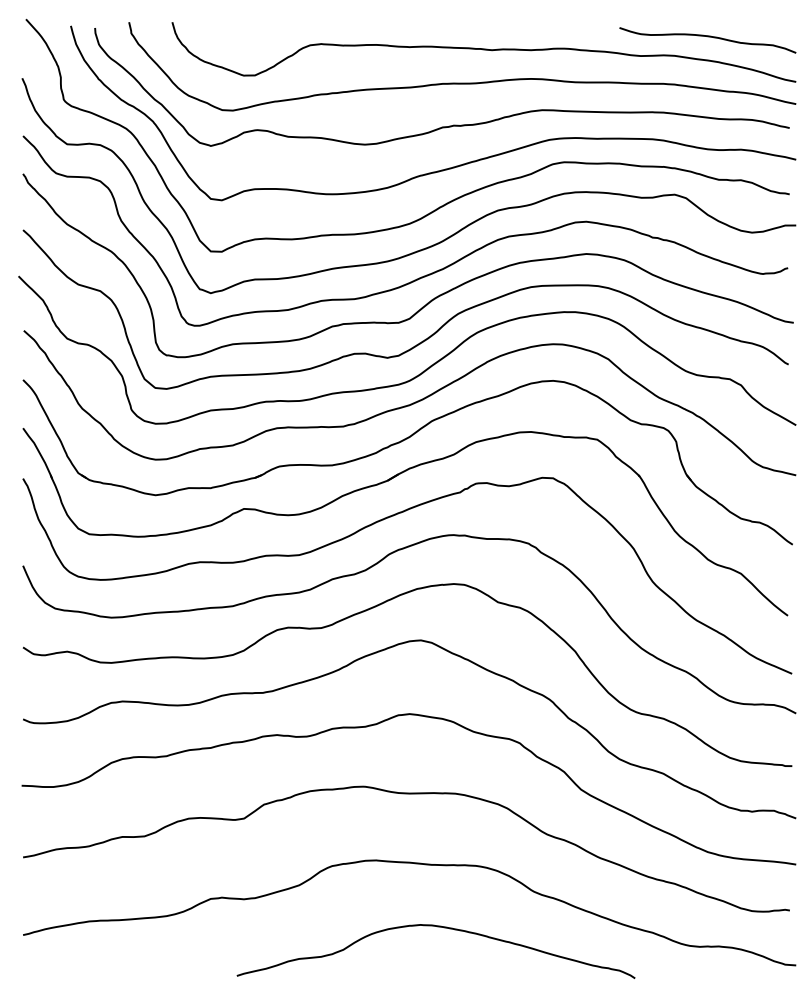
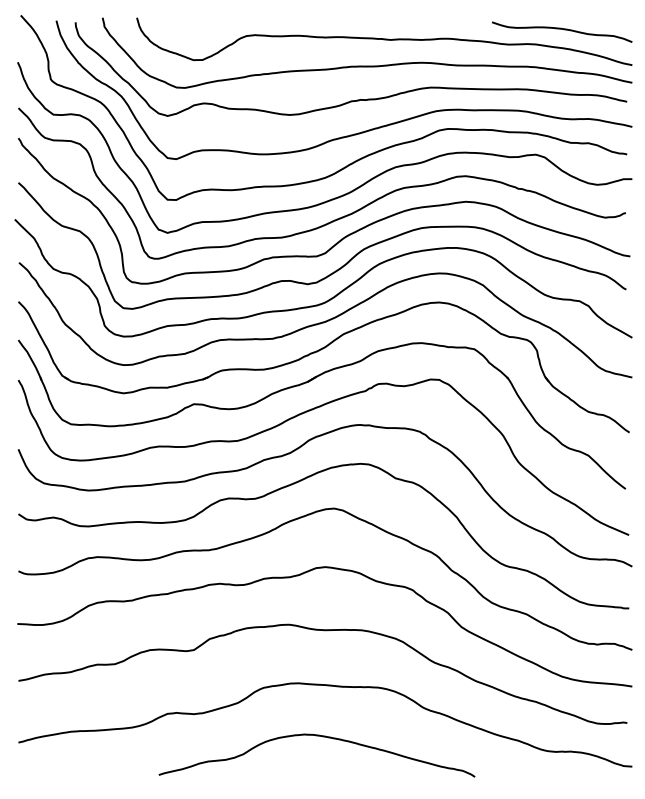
curve: (437, 927) -> (318, 736), moved

